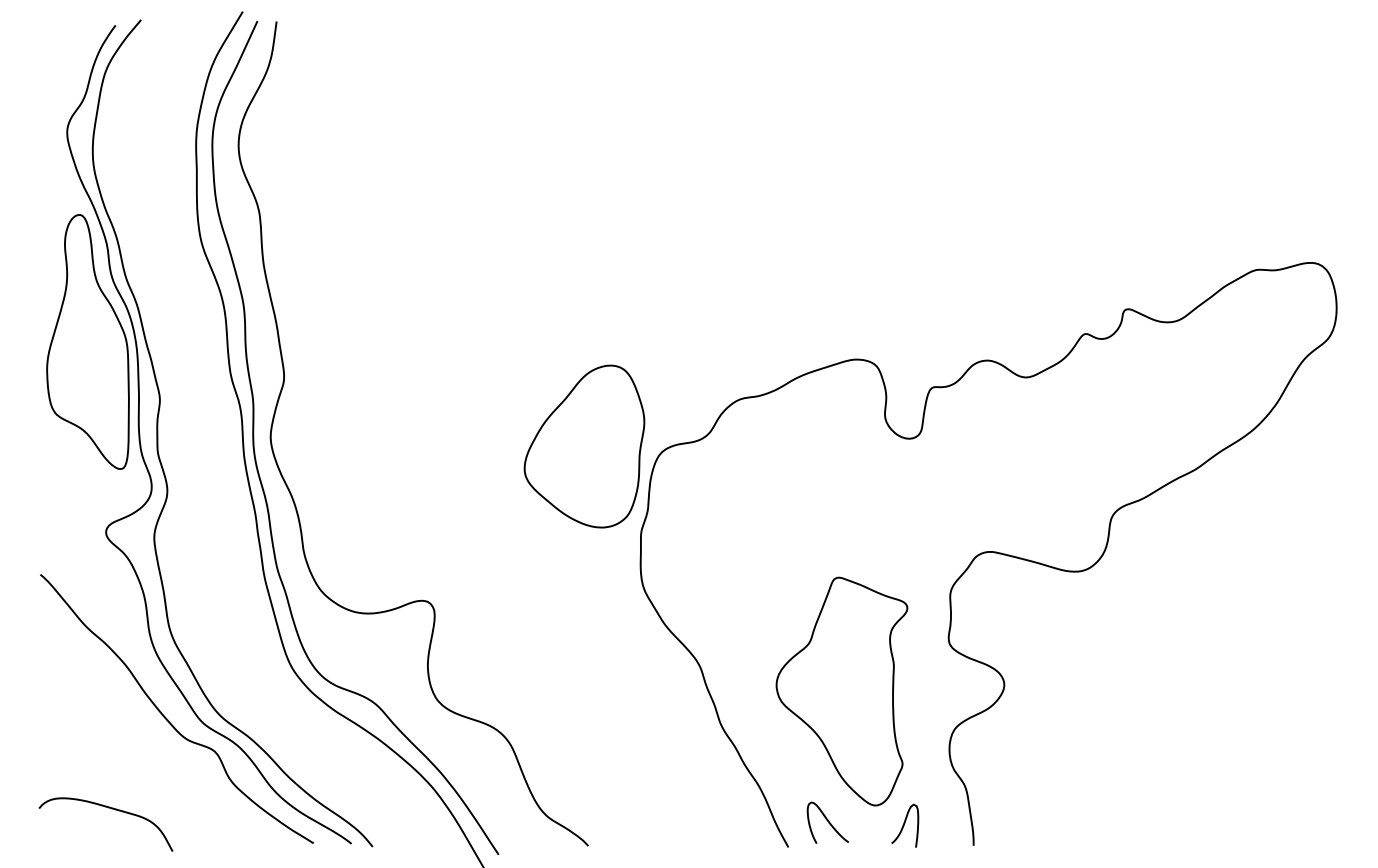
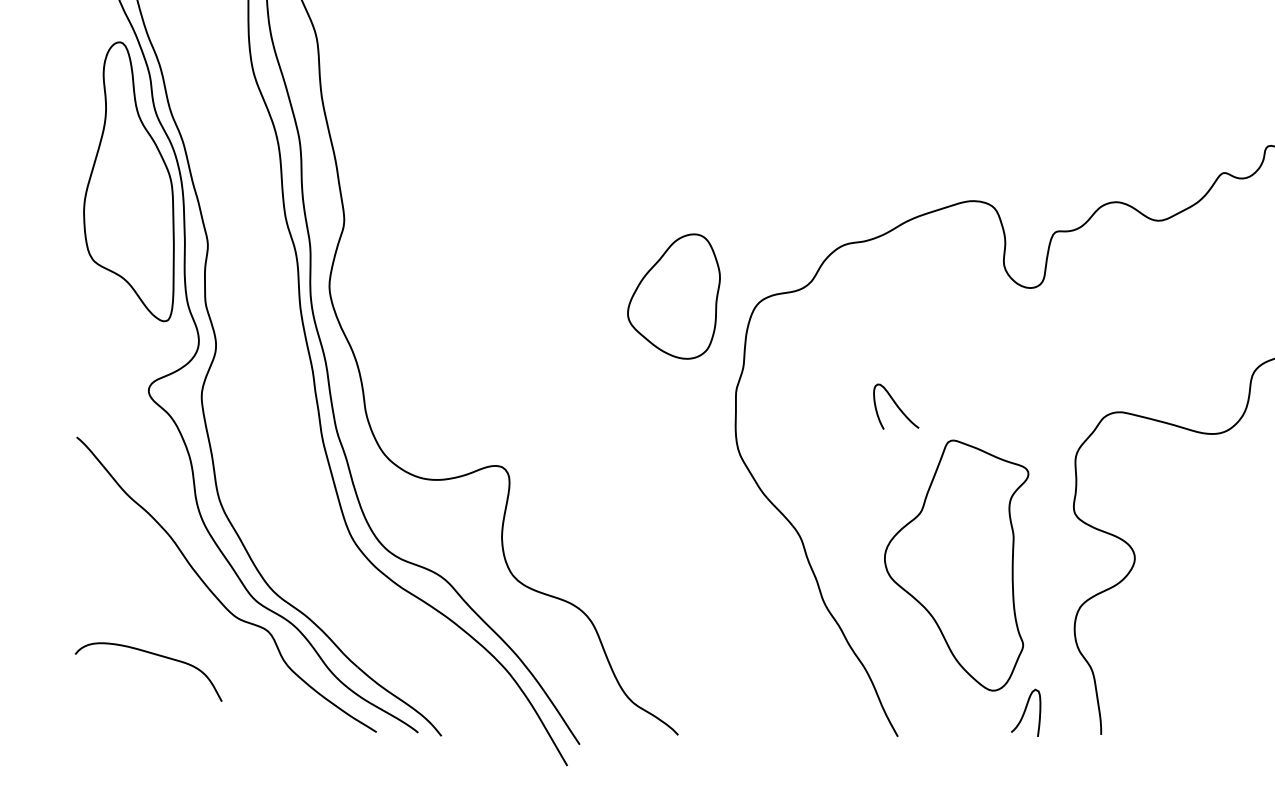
part: (584, 446) -> (673, 296), size x0.7
curve: (111, 809) -> (154, 655), moved
curve: (827, 821) -> (895, 405), moved

